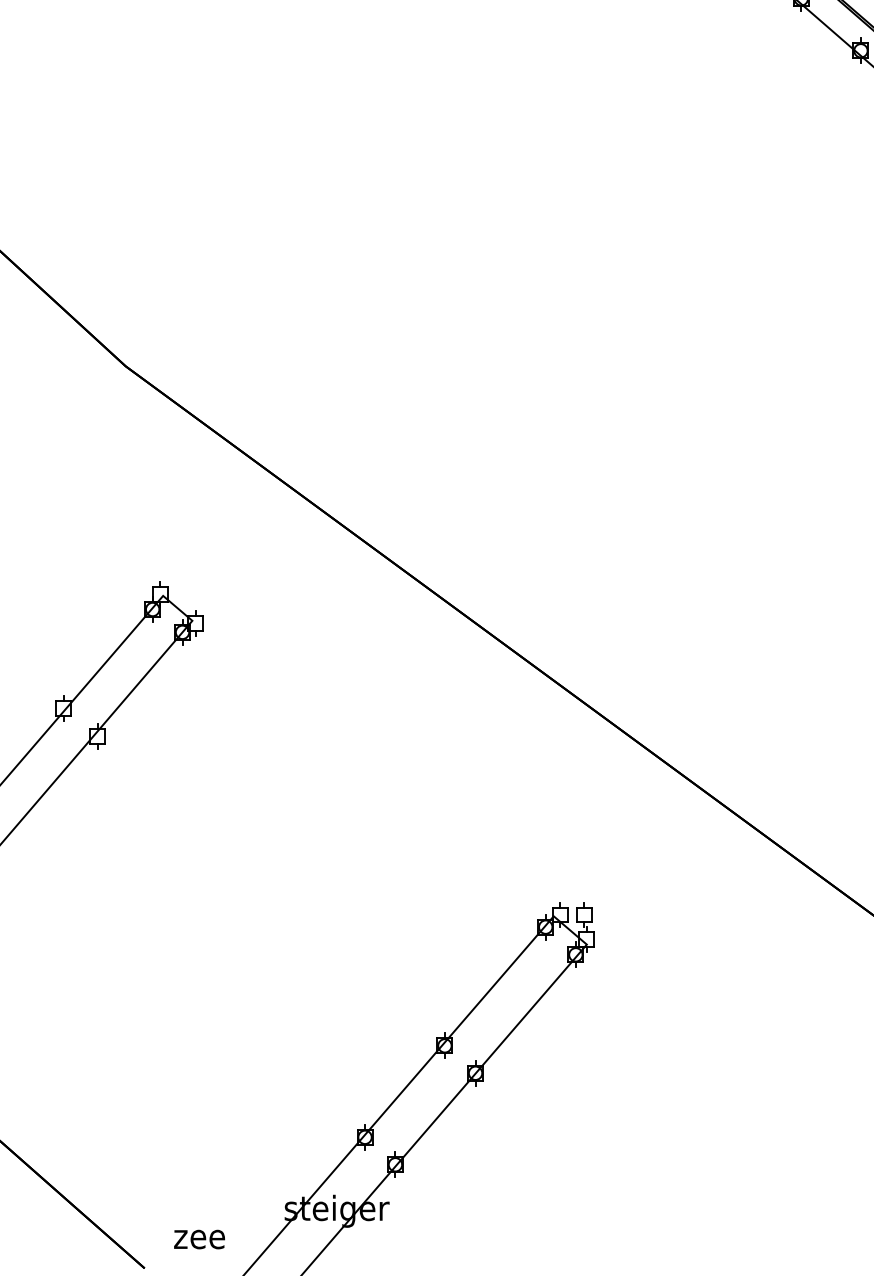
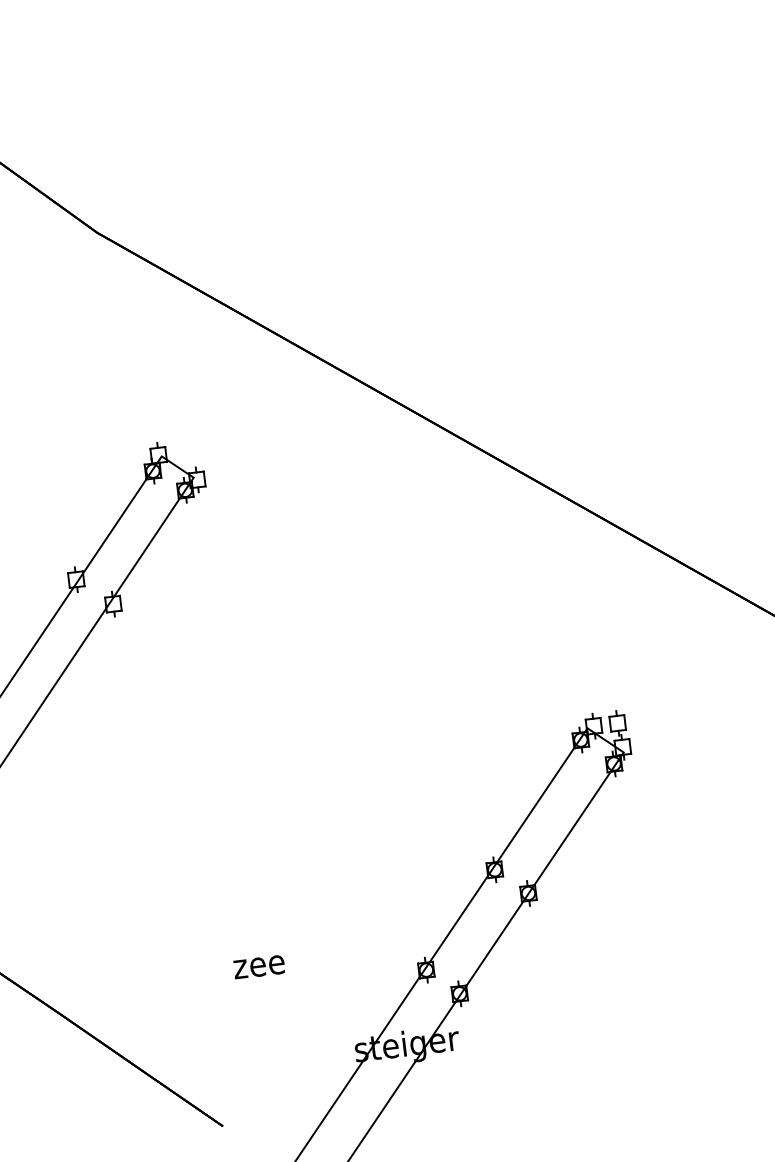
text: (199, 1239) -> (259, 967), moved

